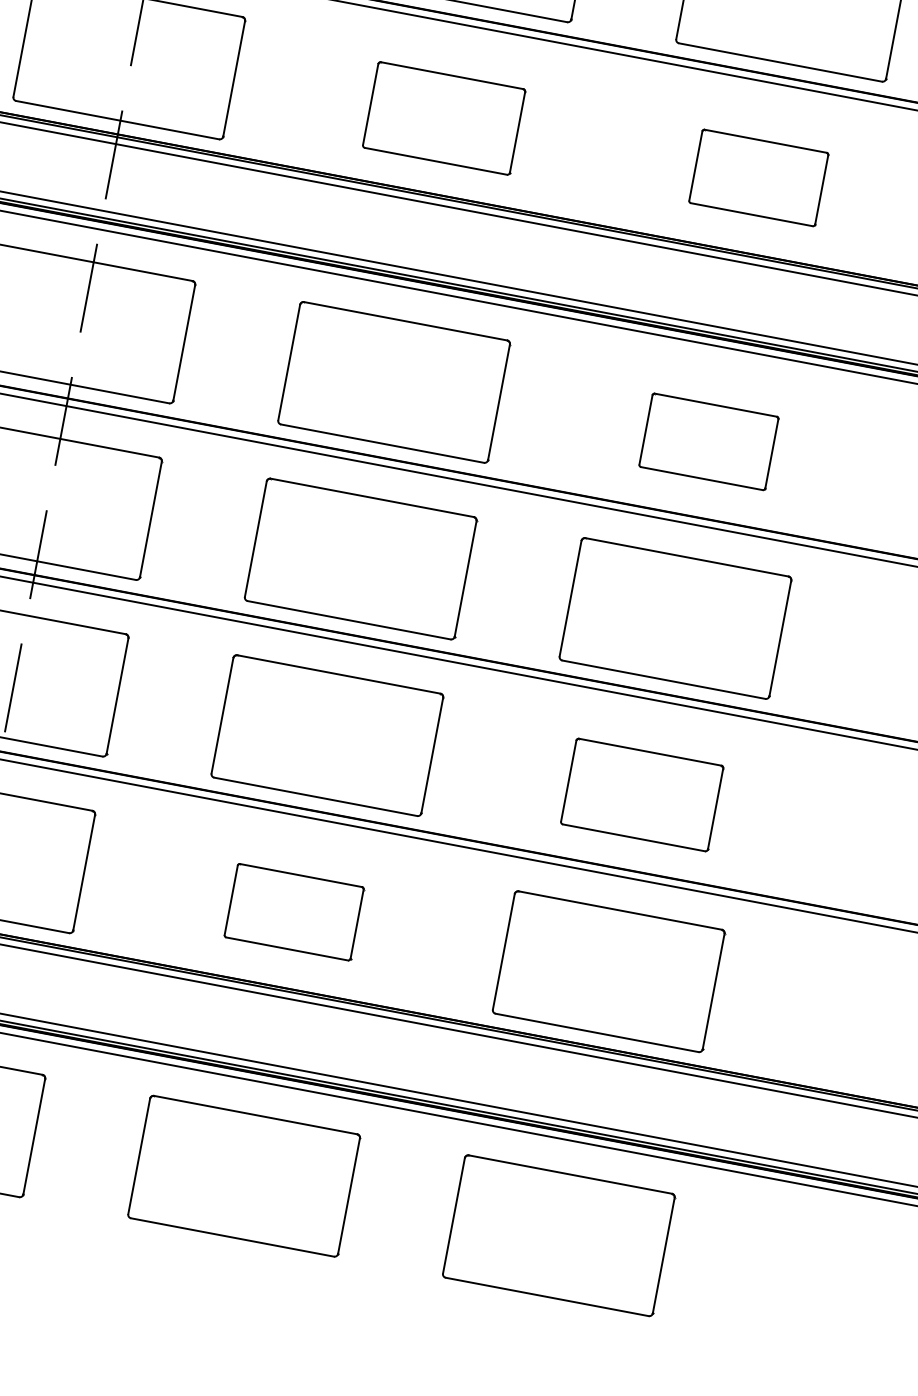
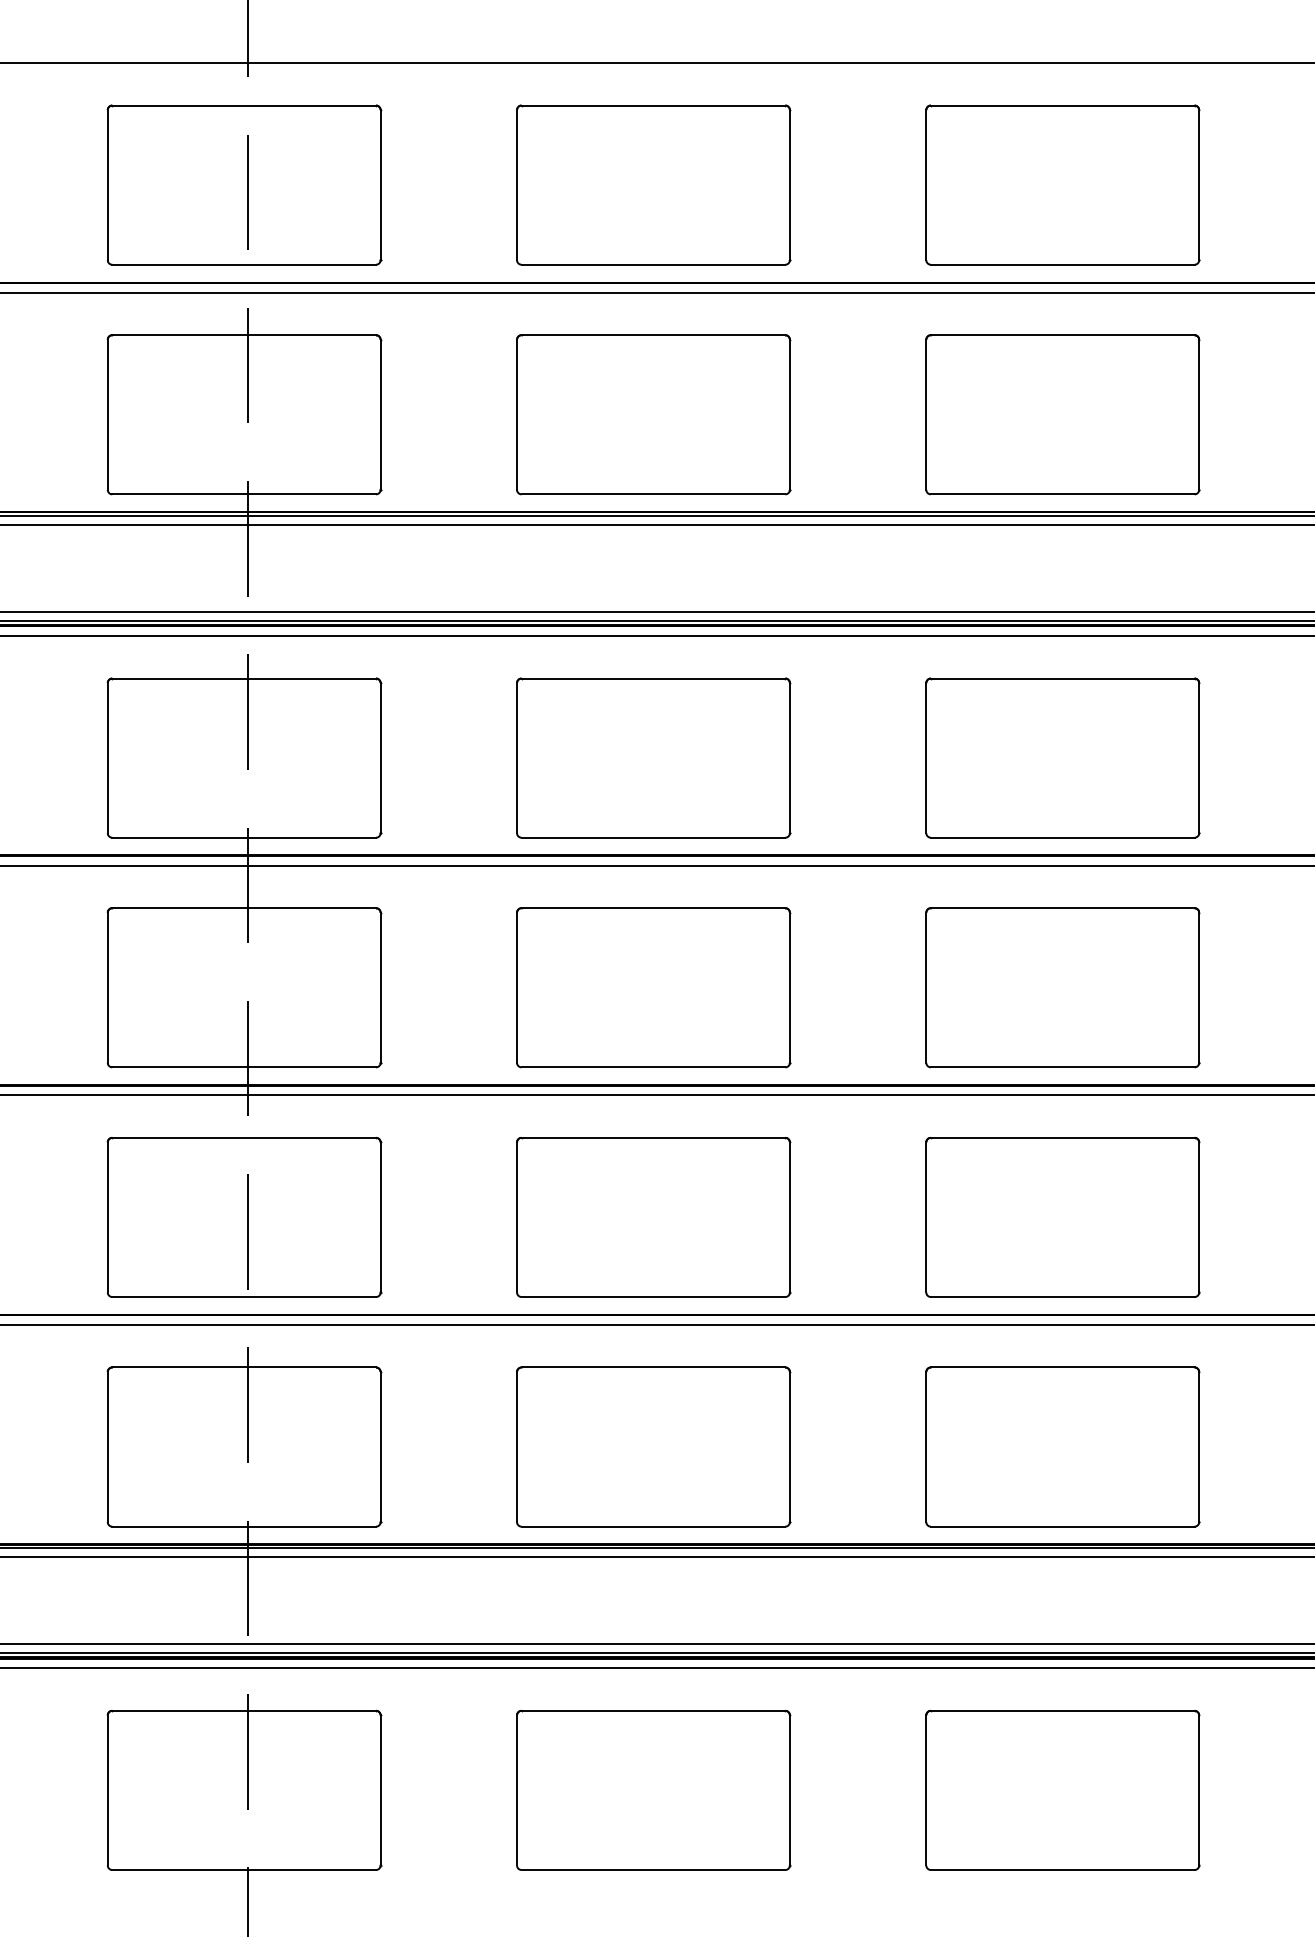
part: (444, 118) -> (653, 414), size x1.43
part: (758, 177) -> (1062, 414), size x1.67
part: (708, 441) -> (1062, 757), size x1.67
part: (642, 794) -> (1062, 1216), size x1.43
part: (294, 911) -> (653, 1446), size x1.67

